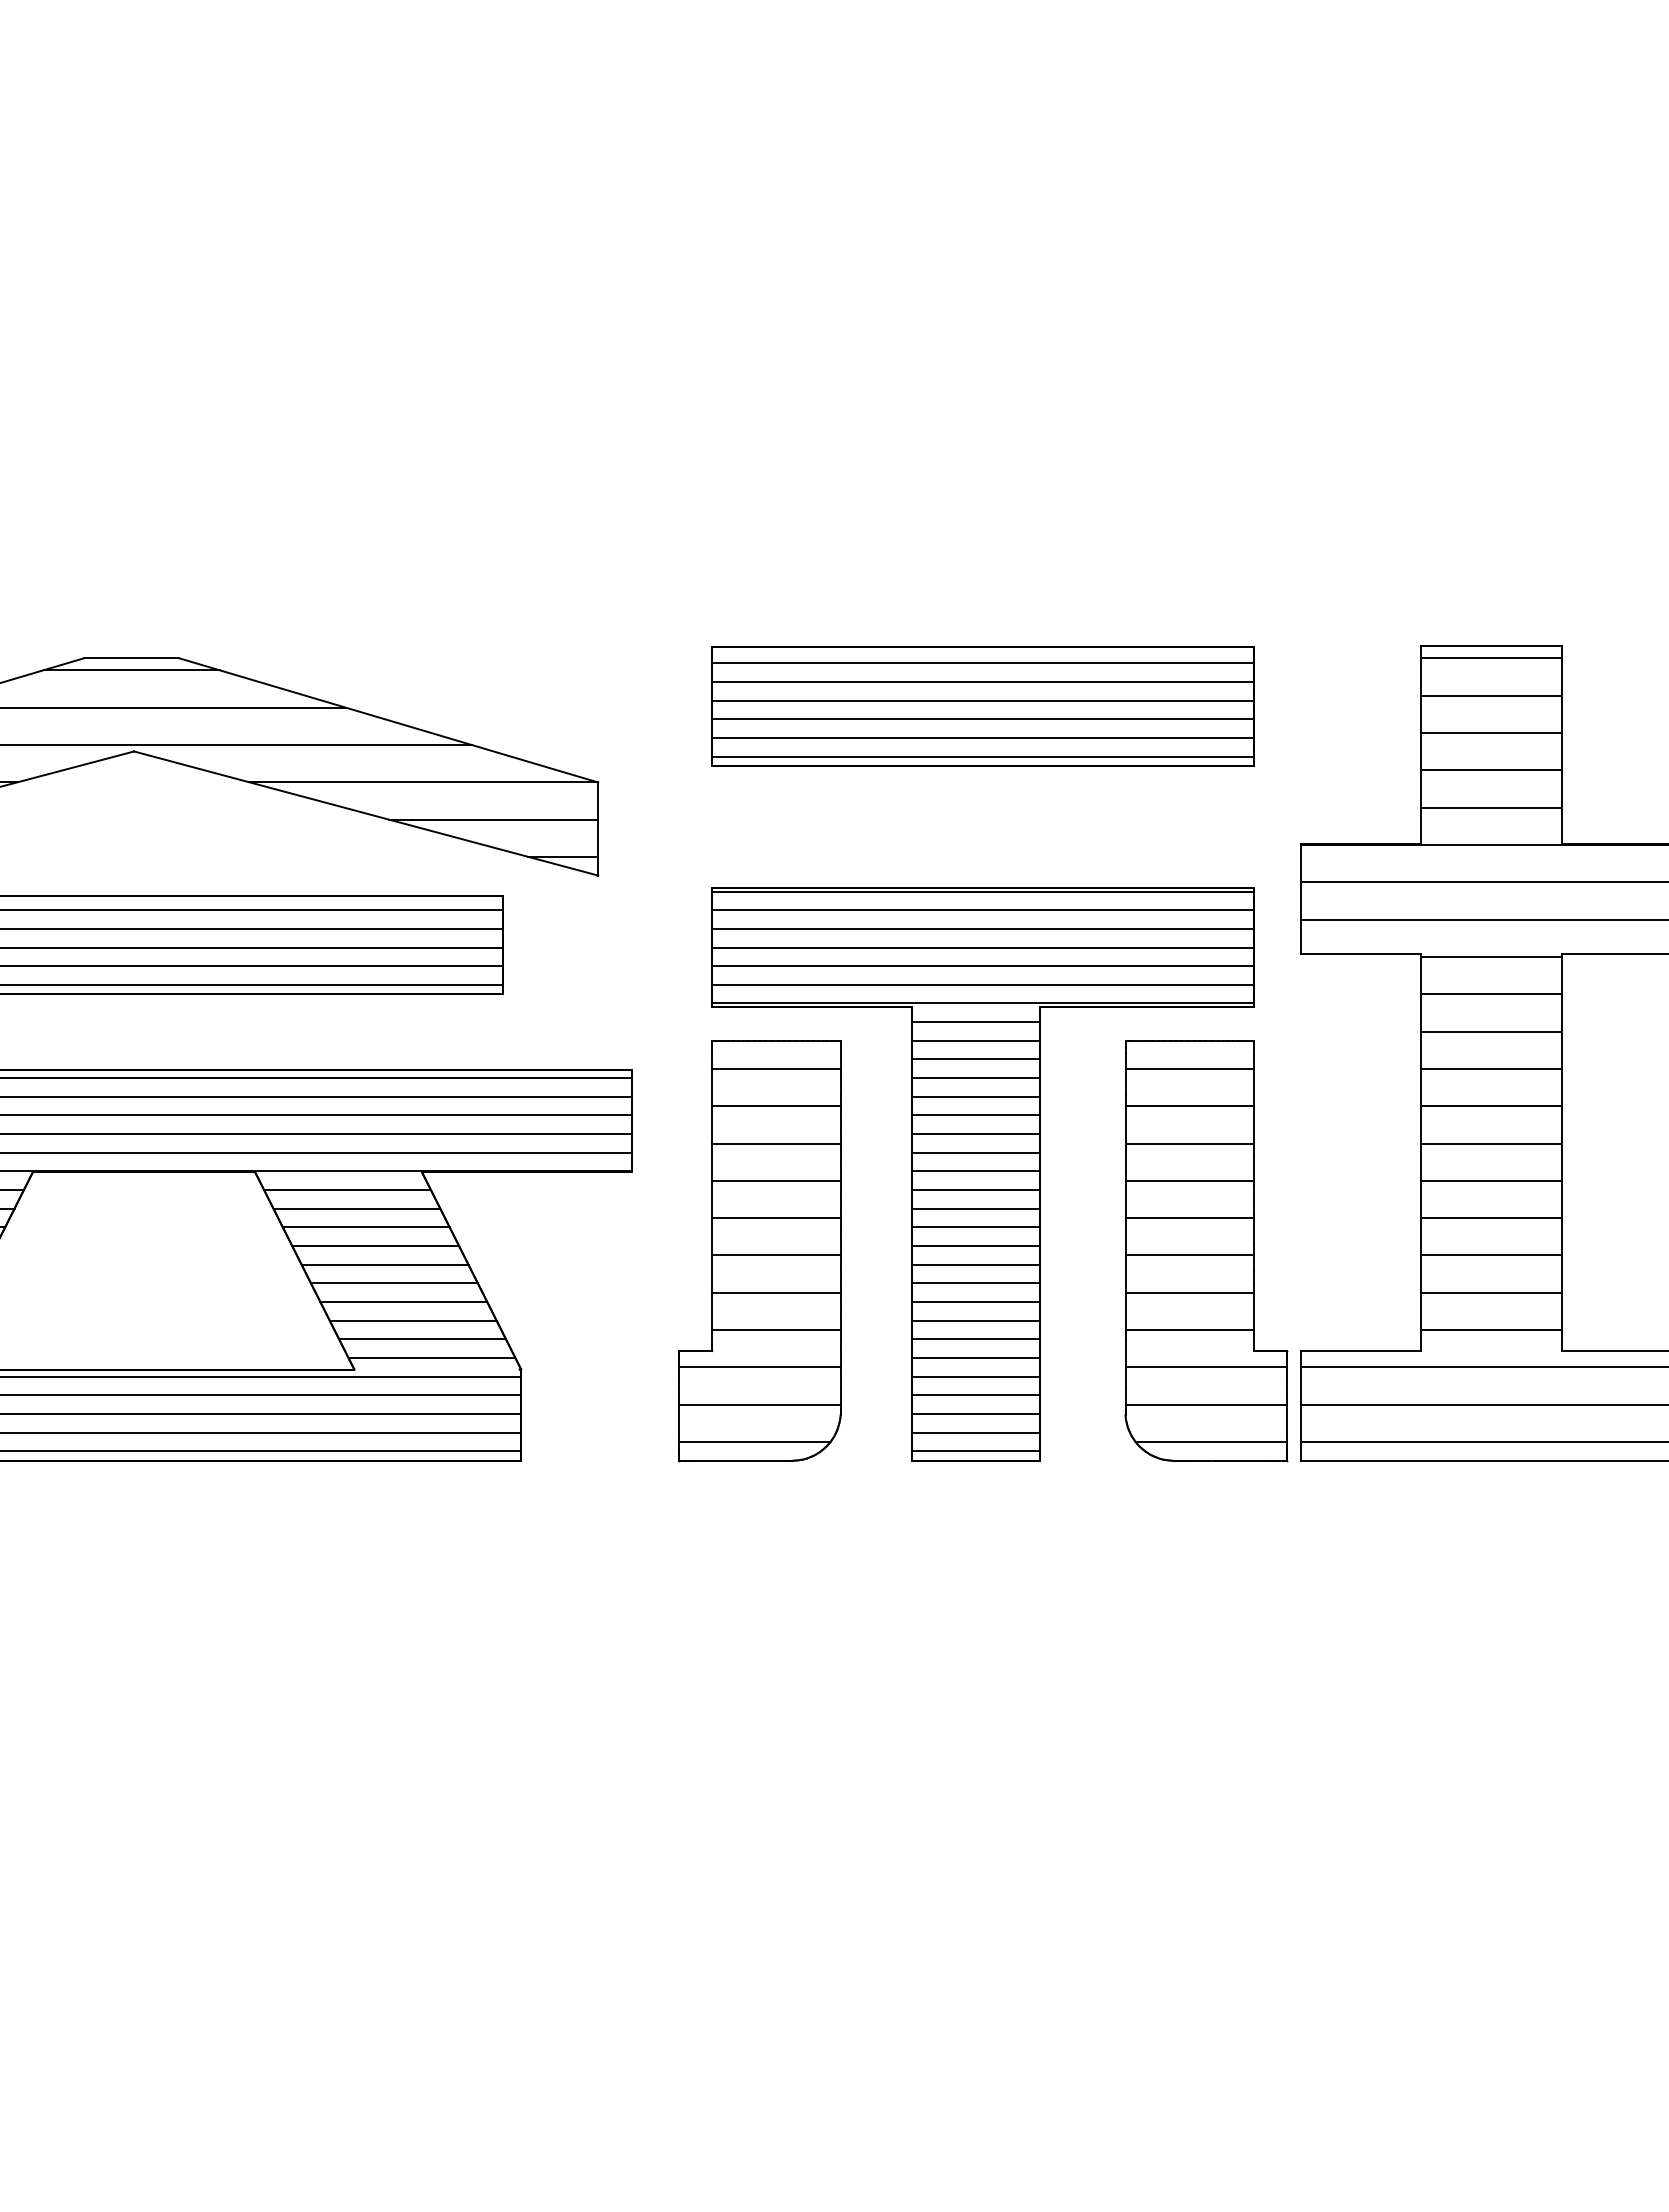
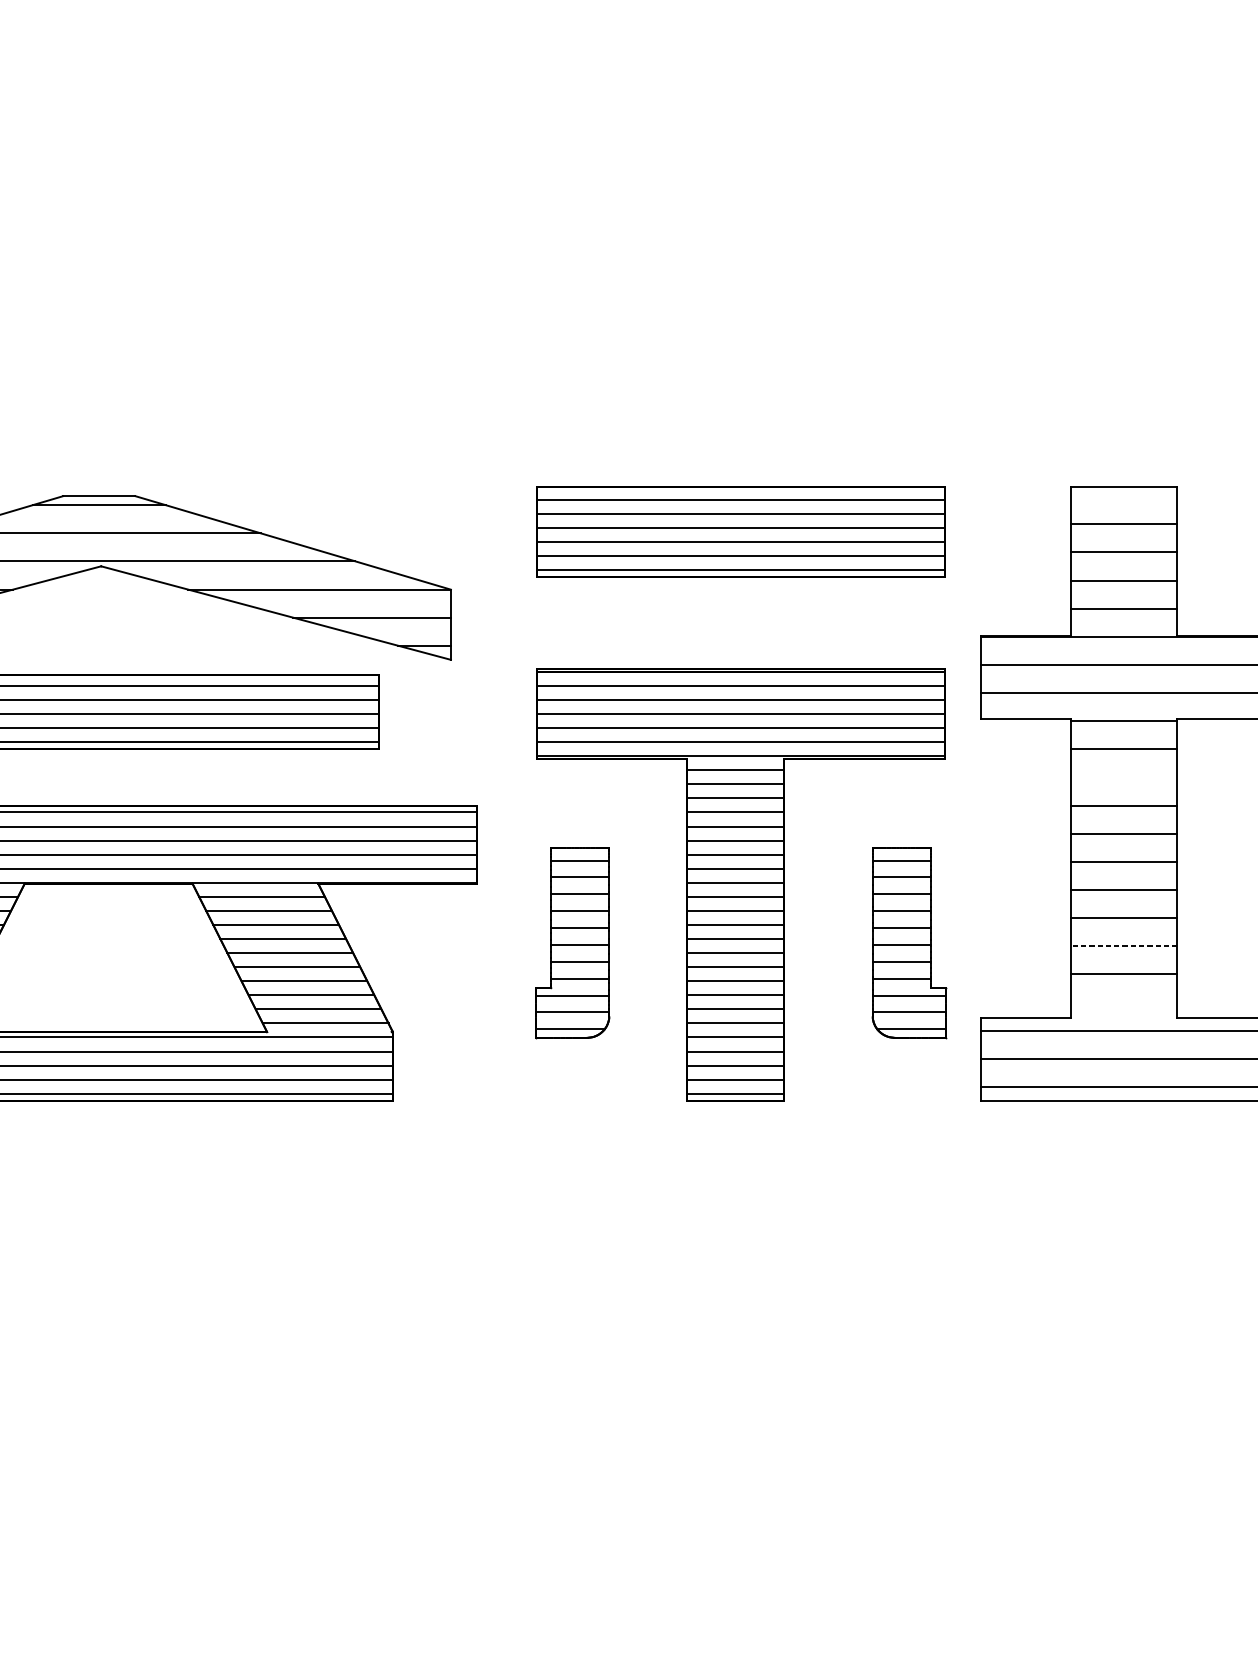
line: (1491, 658) -> (1124, 496), removed
line: (1491, 1031) -> (1124, 777), removed
part: (759, 1251) -> (572, 943), size x0.6
part: (1206, 1251) -> (909, 943), size x0.6
line: (1491, 1255) -> (1124, 946), solid -> dashed
line: (1491, 1330) -> (1124, 1002), removed

